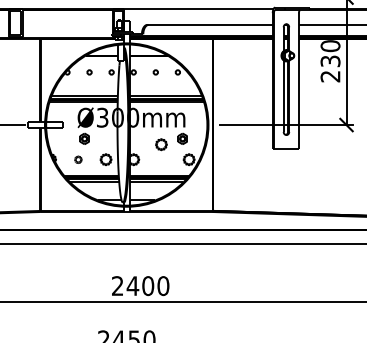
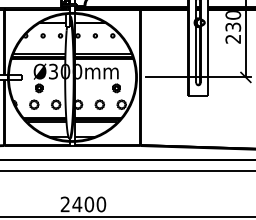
part: (161, 144) -> (99, 104), moved
part: (78, 159) -> (34, 104), size x1.67

